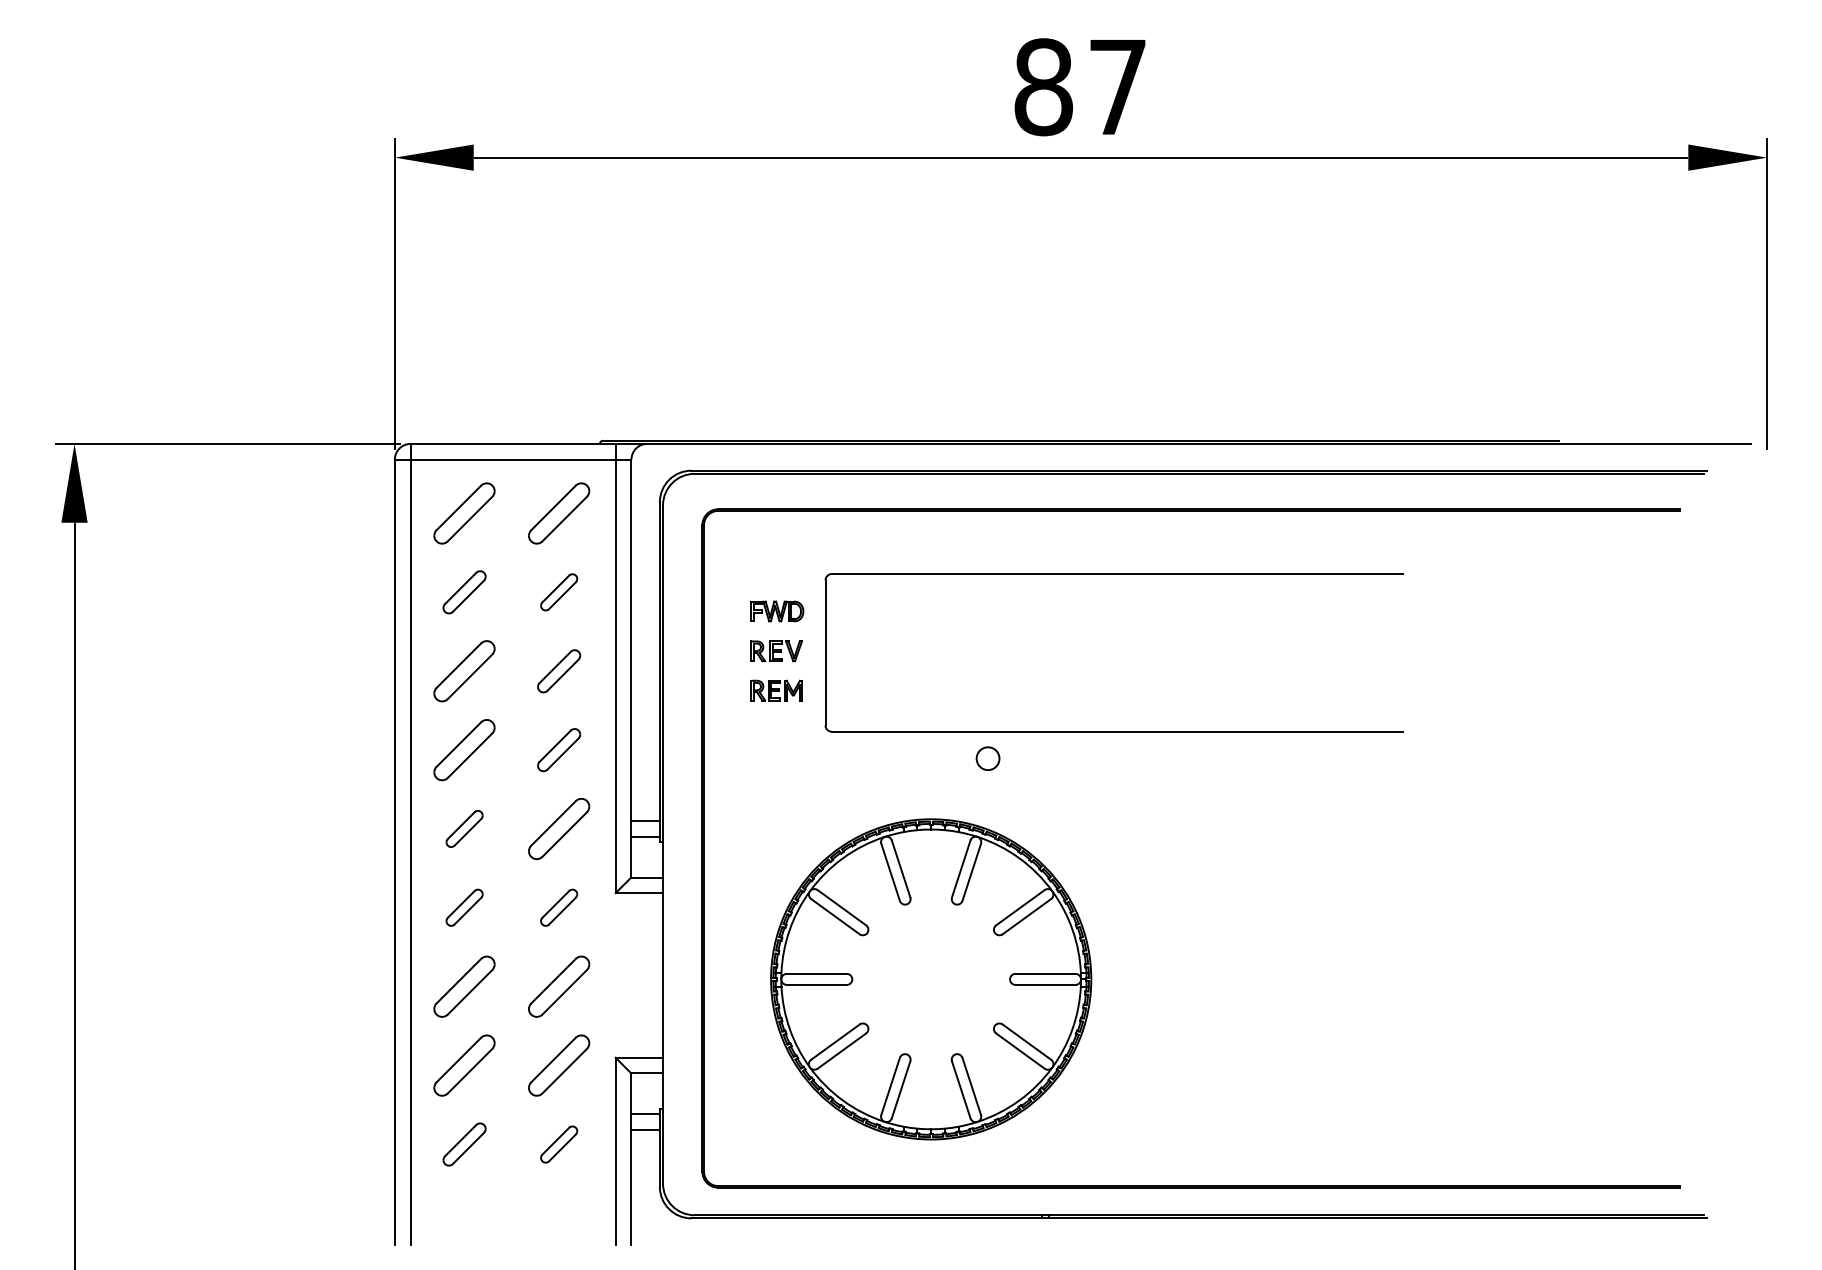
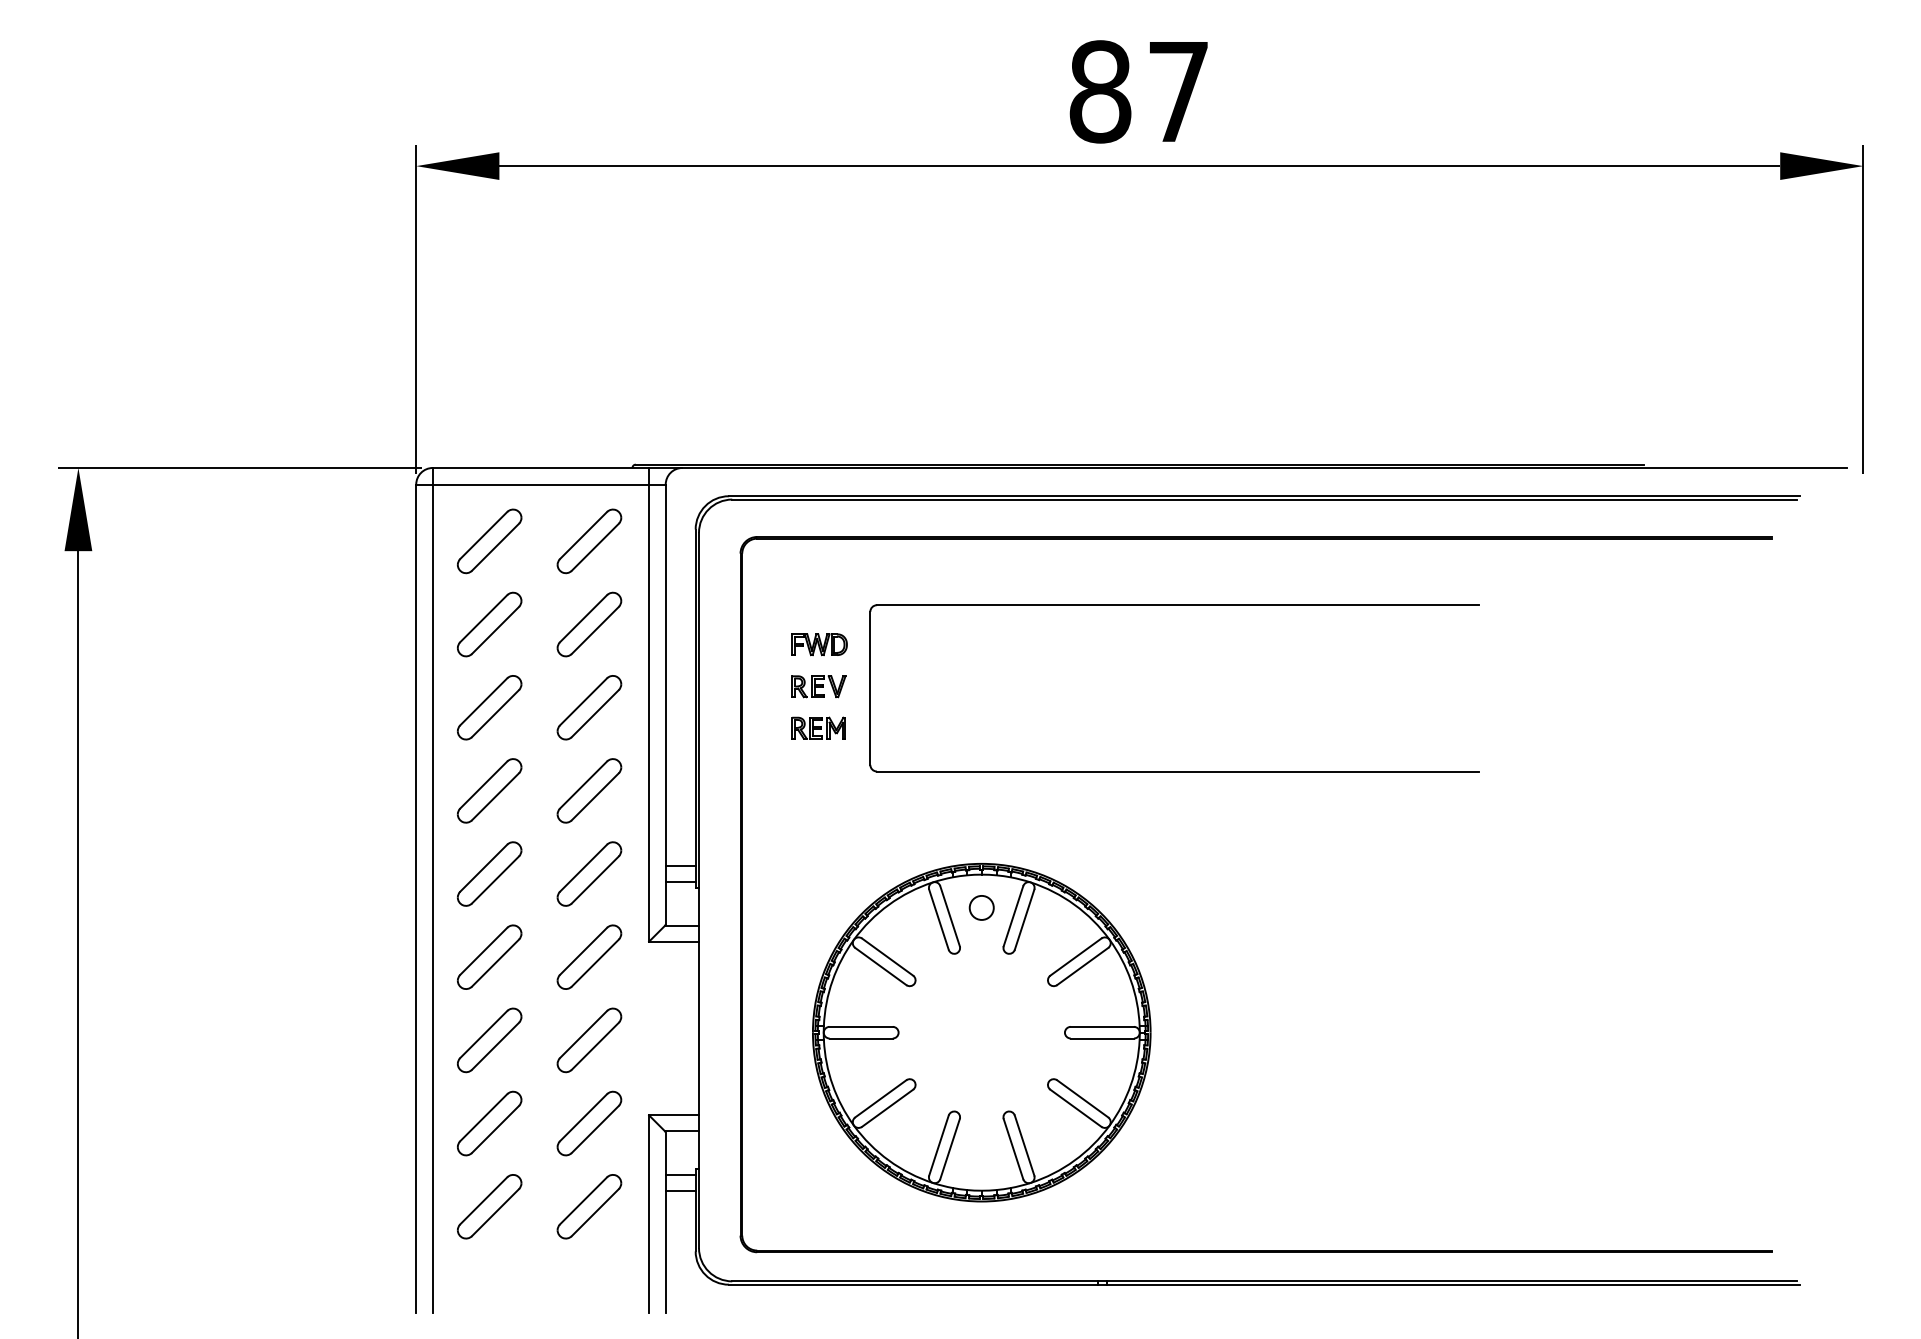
part: (464, 592) -> (489, 624), size x1.43
part: (559, 592) -> (589, 624), size x1.67
part: (559, 671) -> (589, 707), size x1.43
part: (559, 749) -> (589, 790), size x1.43
circle: (987, 758) -> (981, 907), moved
part: (464, 828) -> (489, 873), size x1.67
part: (464, 907) -> (489, 956), size x1.67
part: (559, 907) -> (589, 956), size x1.67
part: (464, 1144) -> (489, 1206), size x1.43
part: (559, 1144) -> (589, 1206), size x1.67

